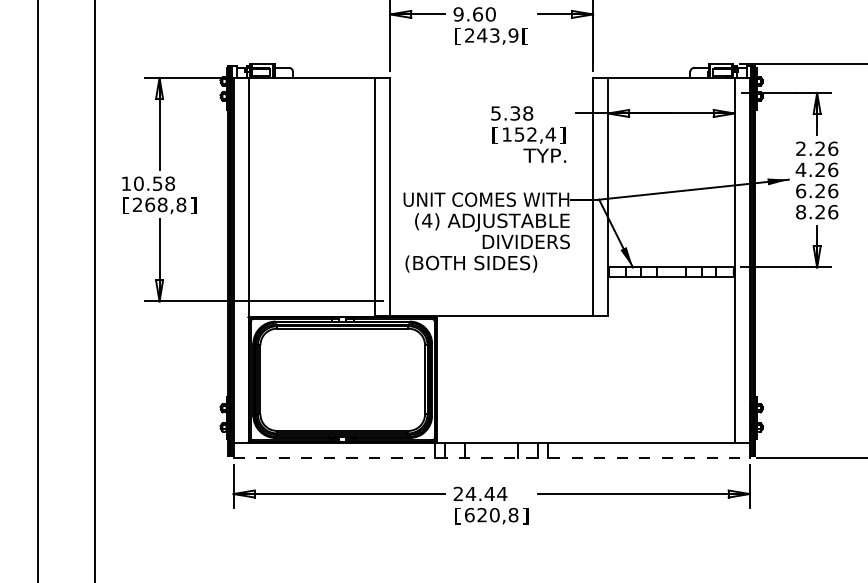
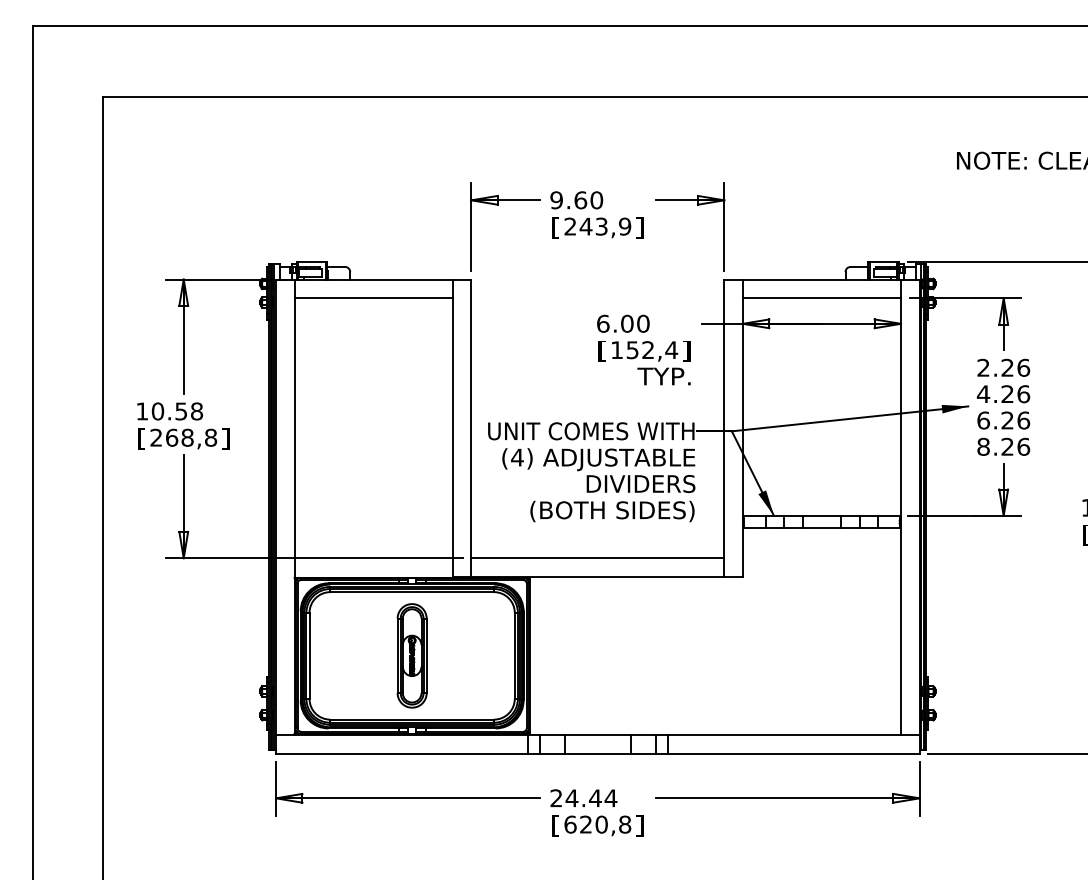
text: (525, 36) -> (639, 227), [ -> ]
line: (311, 93) -> (373, 298), added
line: (671, 93) -> (821, 298), added
text: (512, 113) -> (623, 323), 5.38 -> 6.00
text: (471, 263) -> (612, 511), moved
line: (491, 301) -> (597, 558), added
part: (342, 379) -> (411, 655), added
line: (491, 458) -> (597, 753), dashed -> solid

